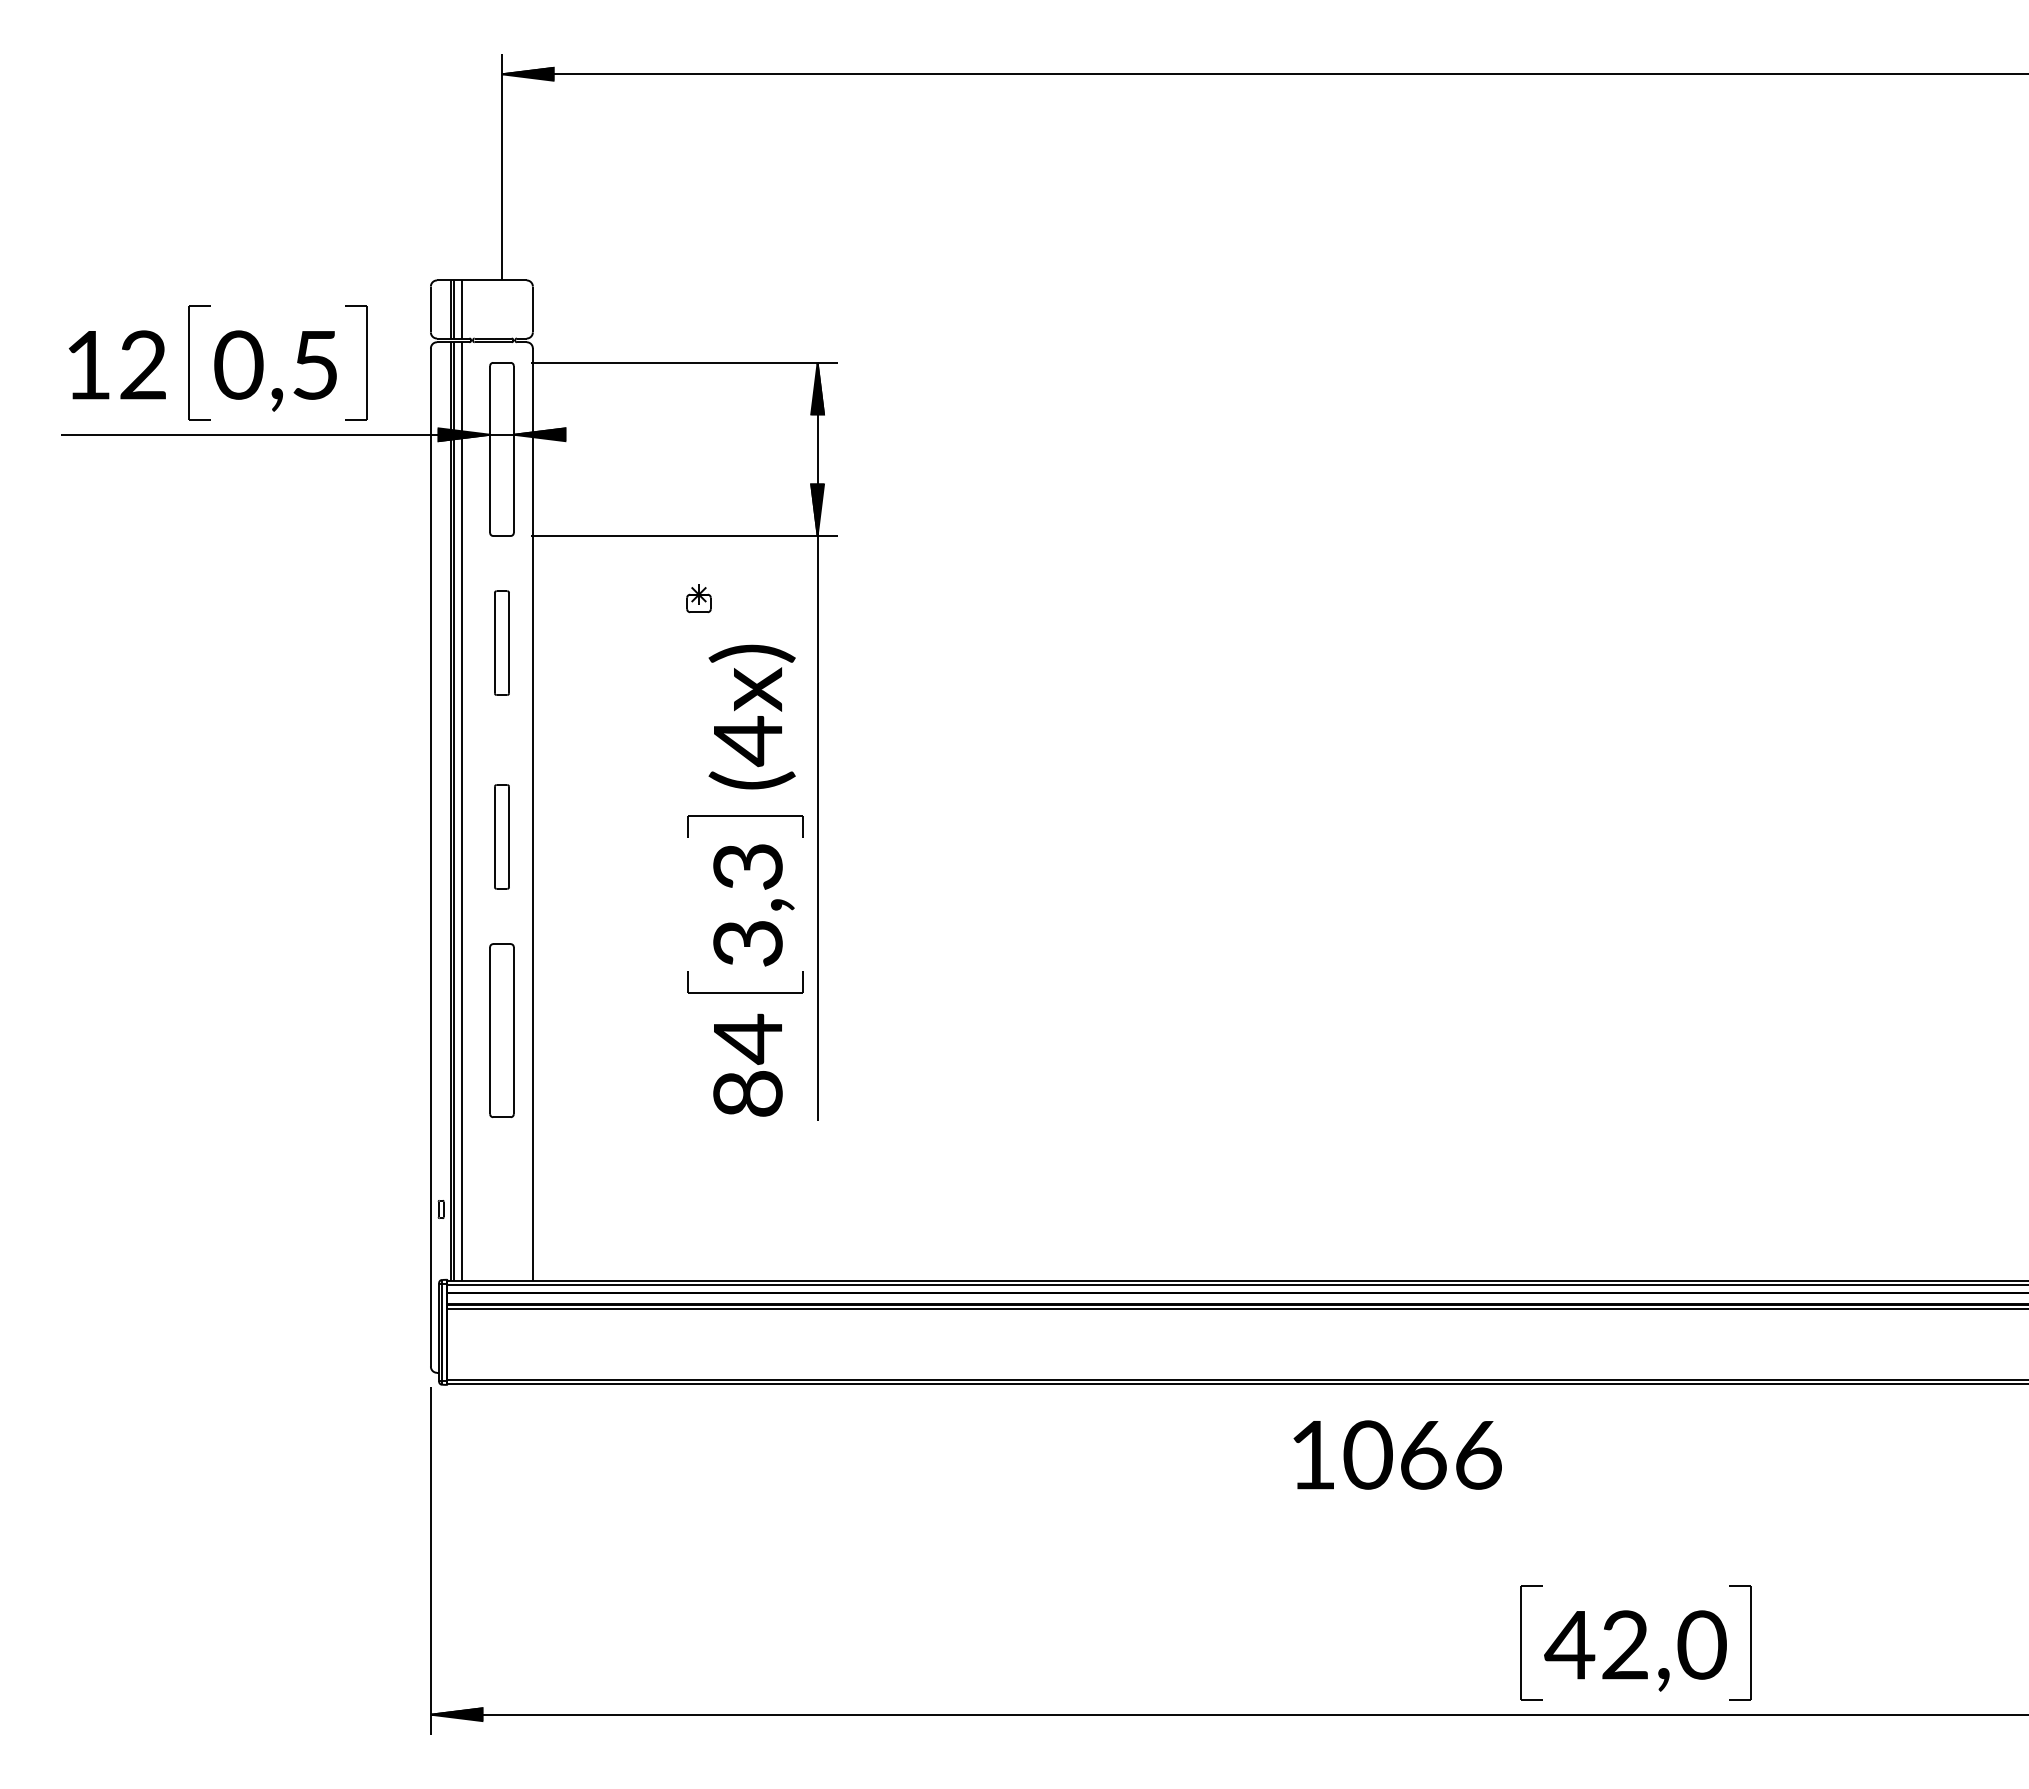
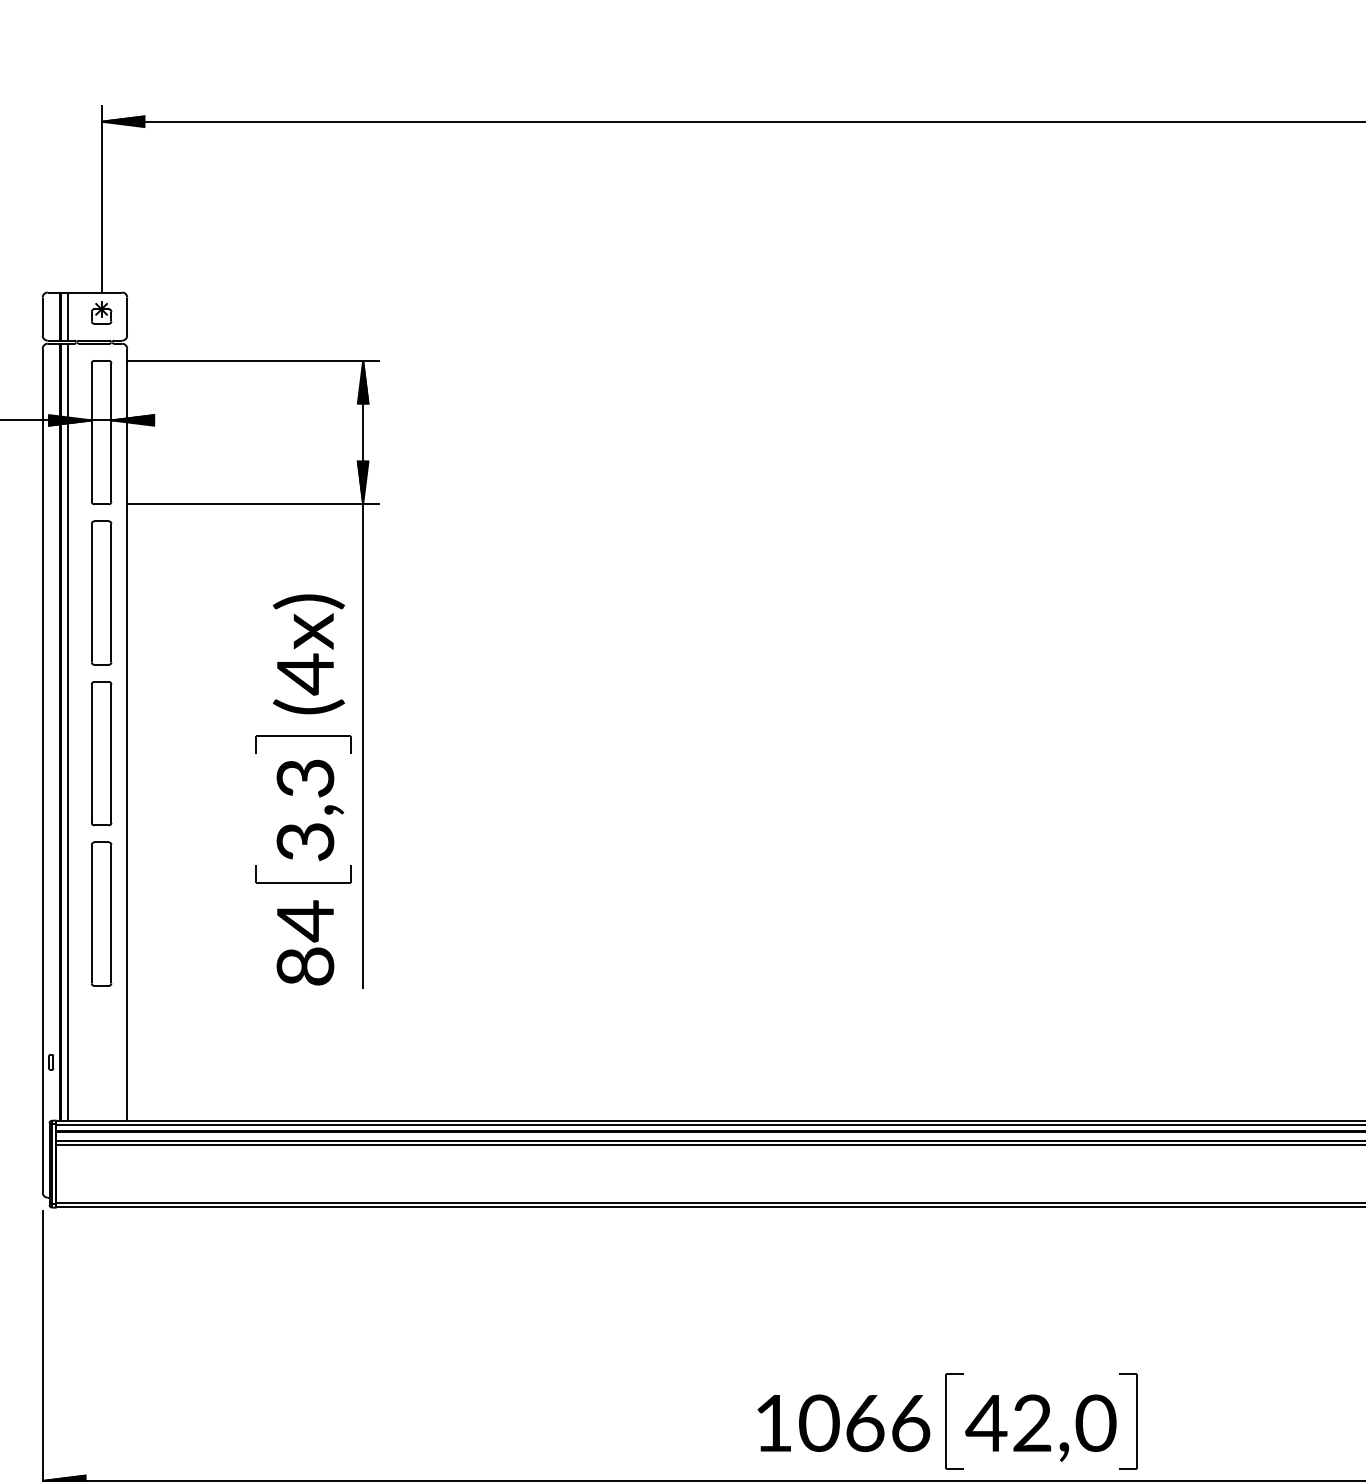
part: (698, 598) -> (101, 312), moved
part: (501, 642) -> (101, 592), size x1.67
part: (501, 836) -> (101, 753), size x1.67
text: (1397, 1454) -> (843, 1422), moved

